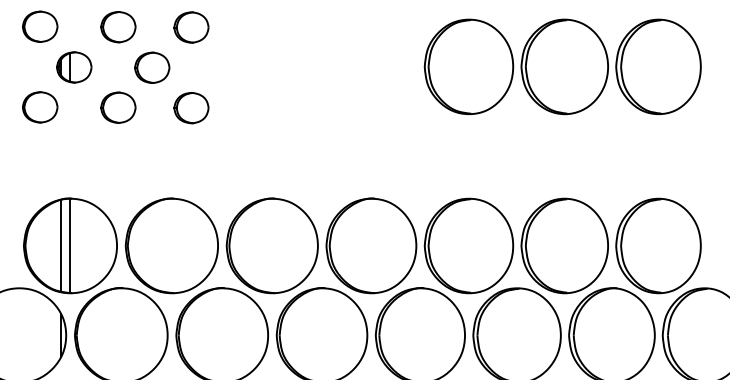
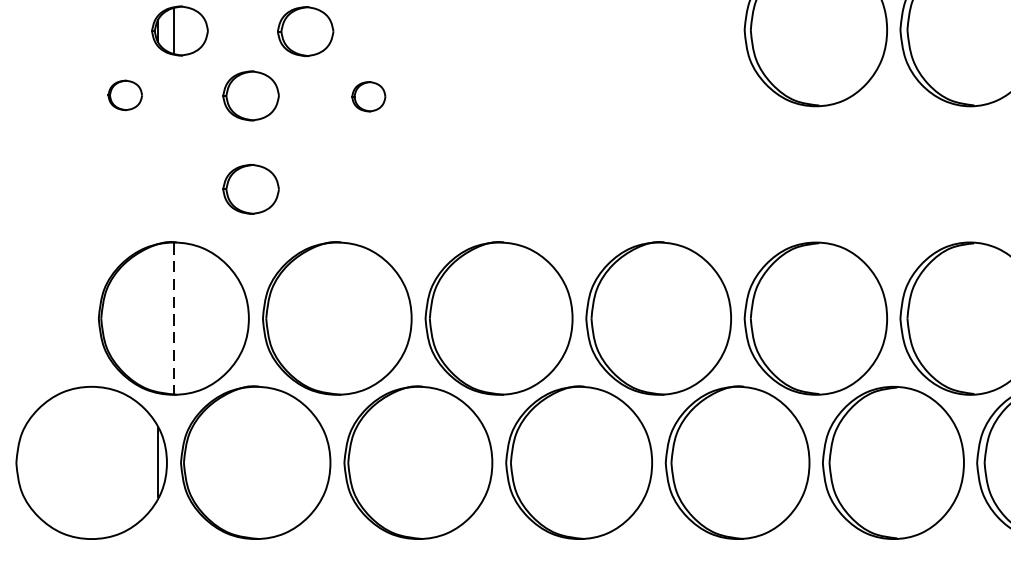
part: (40, 107) -> (125, 95), size x0.6
part: (191, 108) -> (368, 97), size x0.6
part: (118, 165) -> (251, 188), added
line: (60, 245) -> (157, 317), removed
line: (70, 246) -> (173, 319), solid -> dashed

